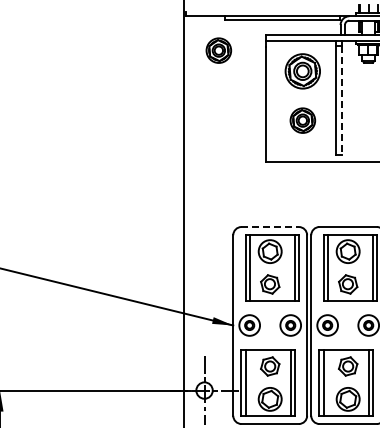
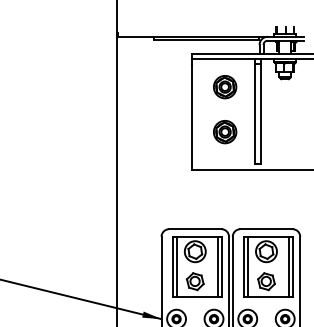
part: (218, 50) -> (148, 68), removed
part: (302, 71) -> (224, 87), size x0.71
line: (341, 101) -> (260, 114), dashed -> solid
line: (270, 227) -> (195, 229), dashed -> solid

